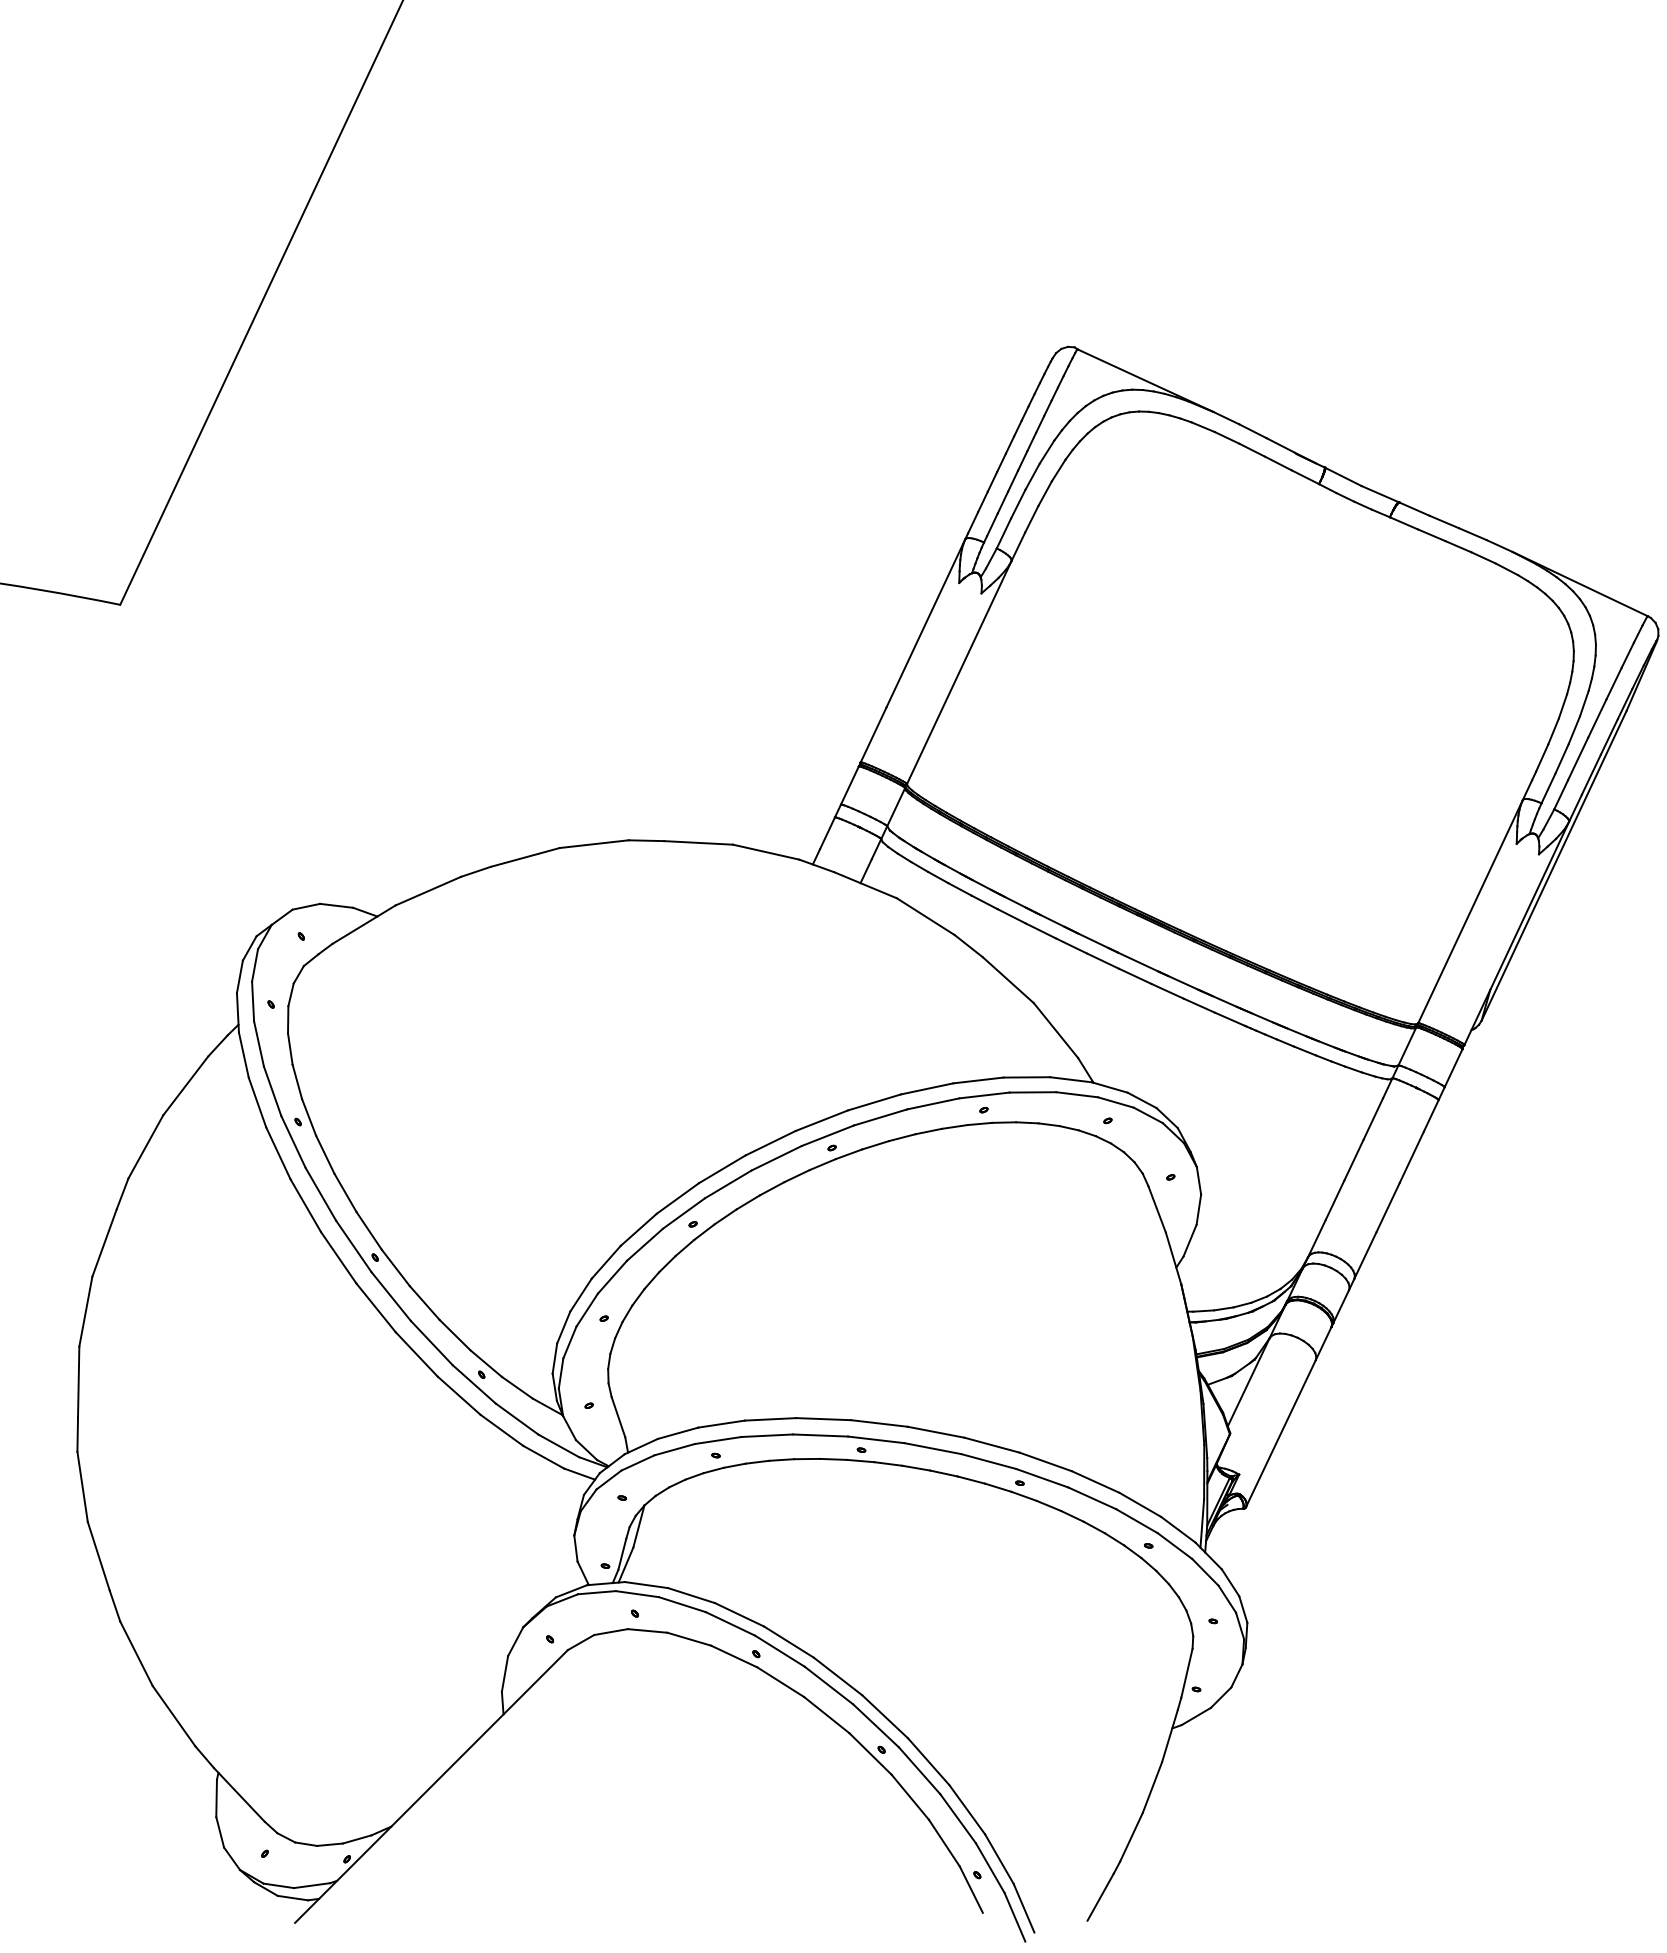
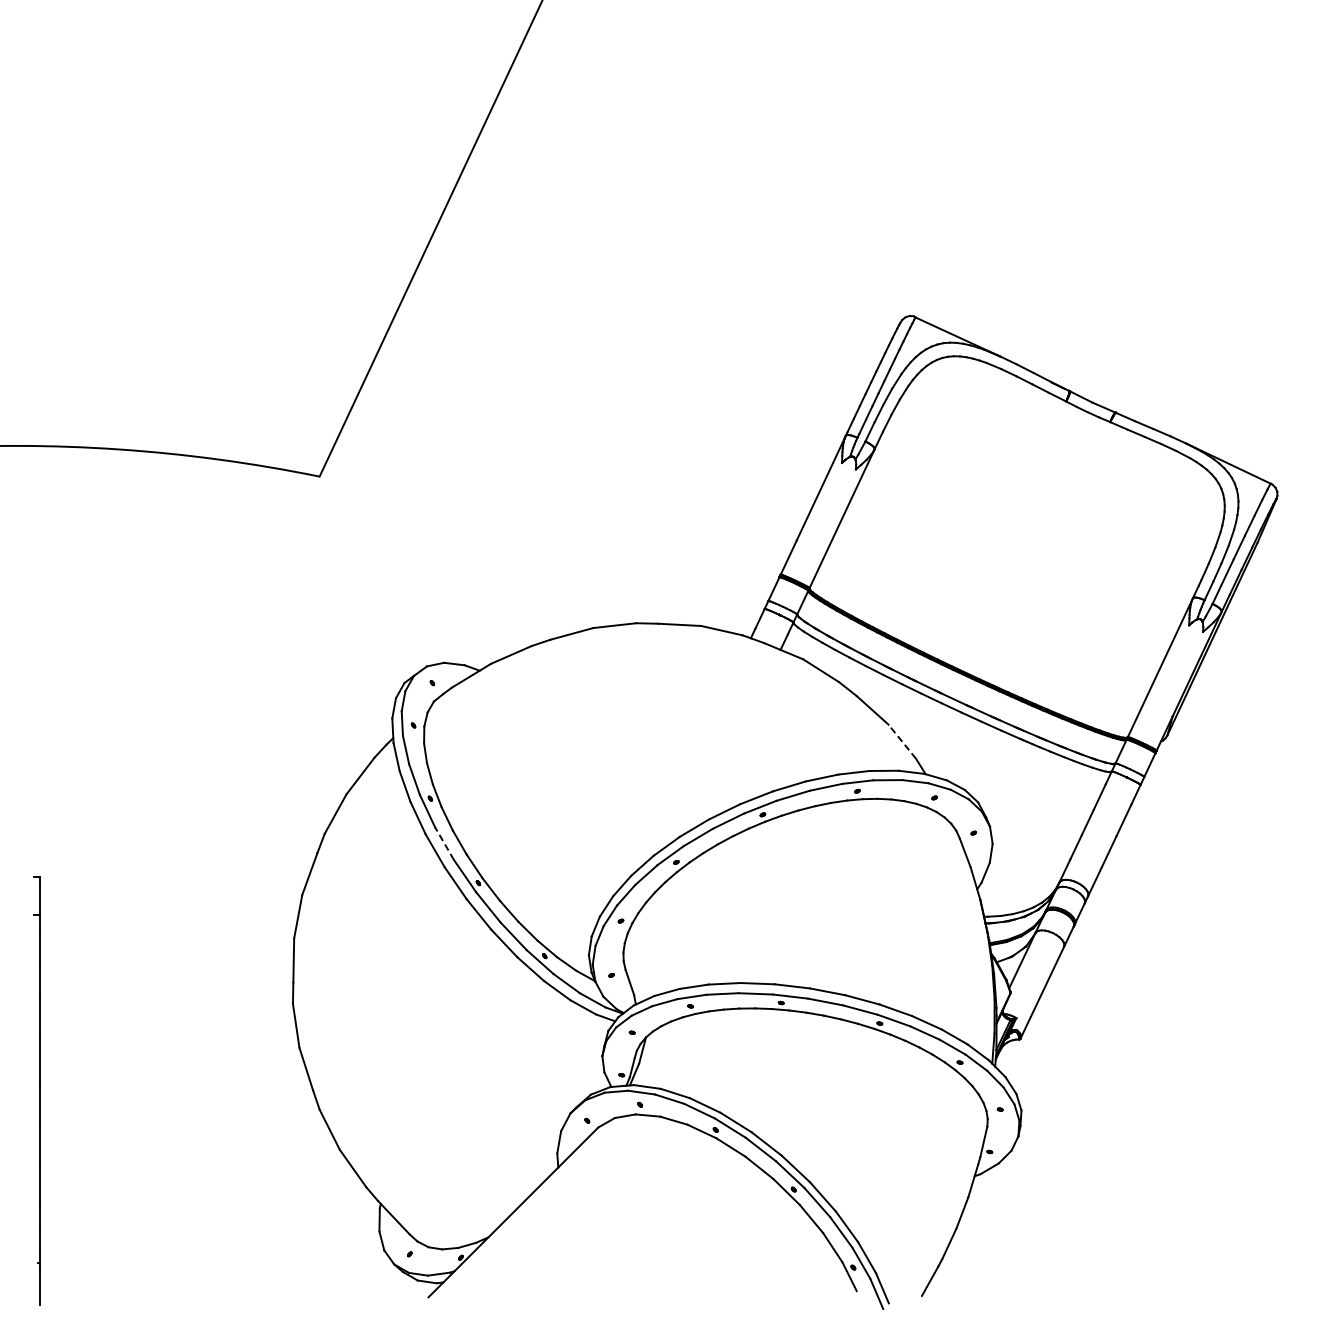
line: (1056, 1030) -> (902, 741), solid -> dashed
line: (320, 1194) -> (444, 843), solid -> dashed

